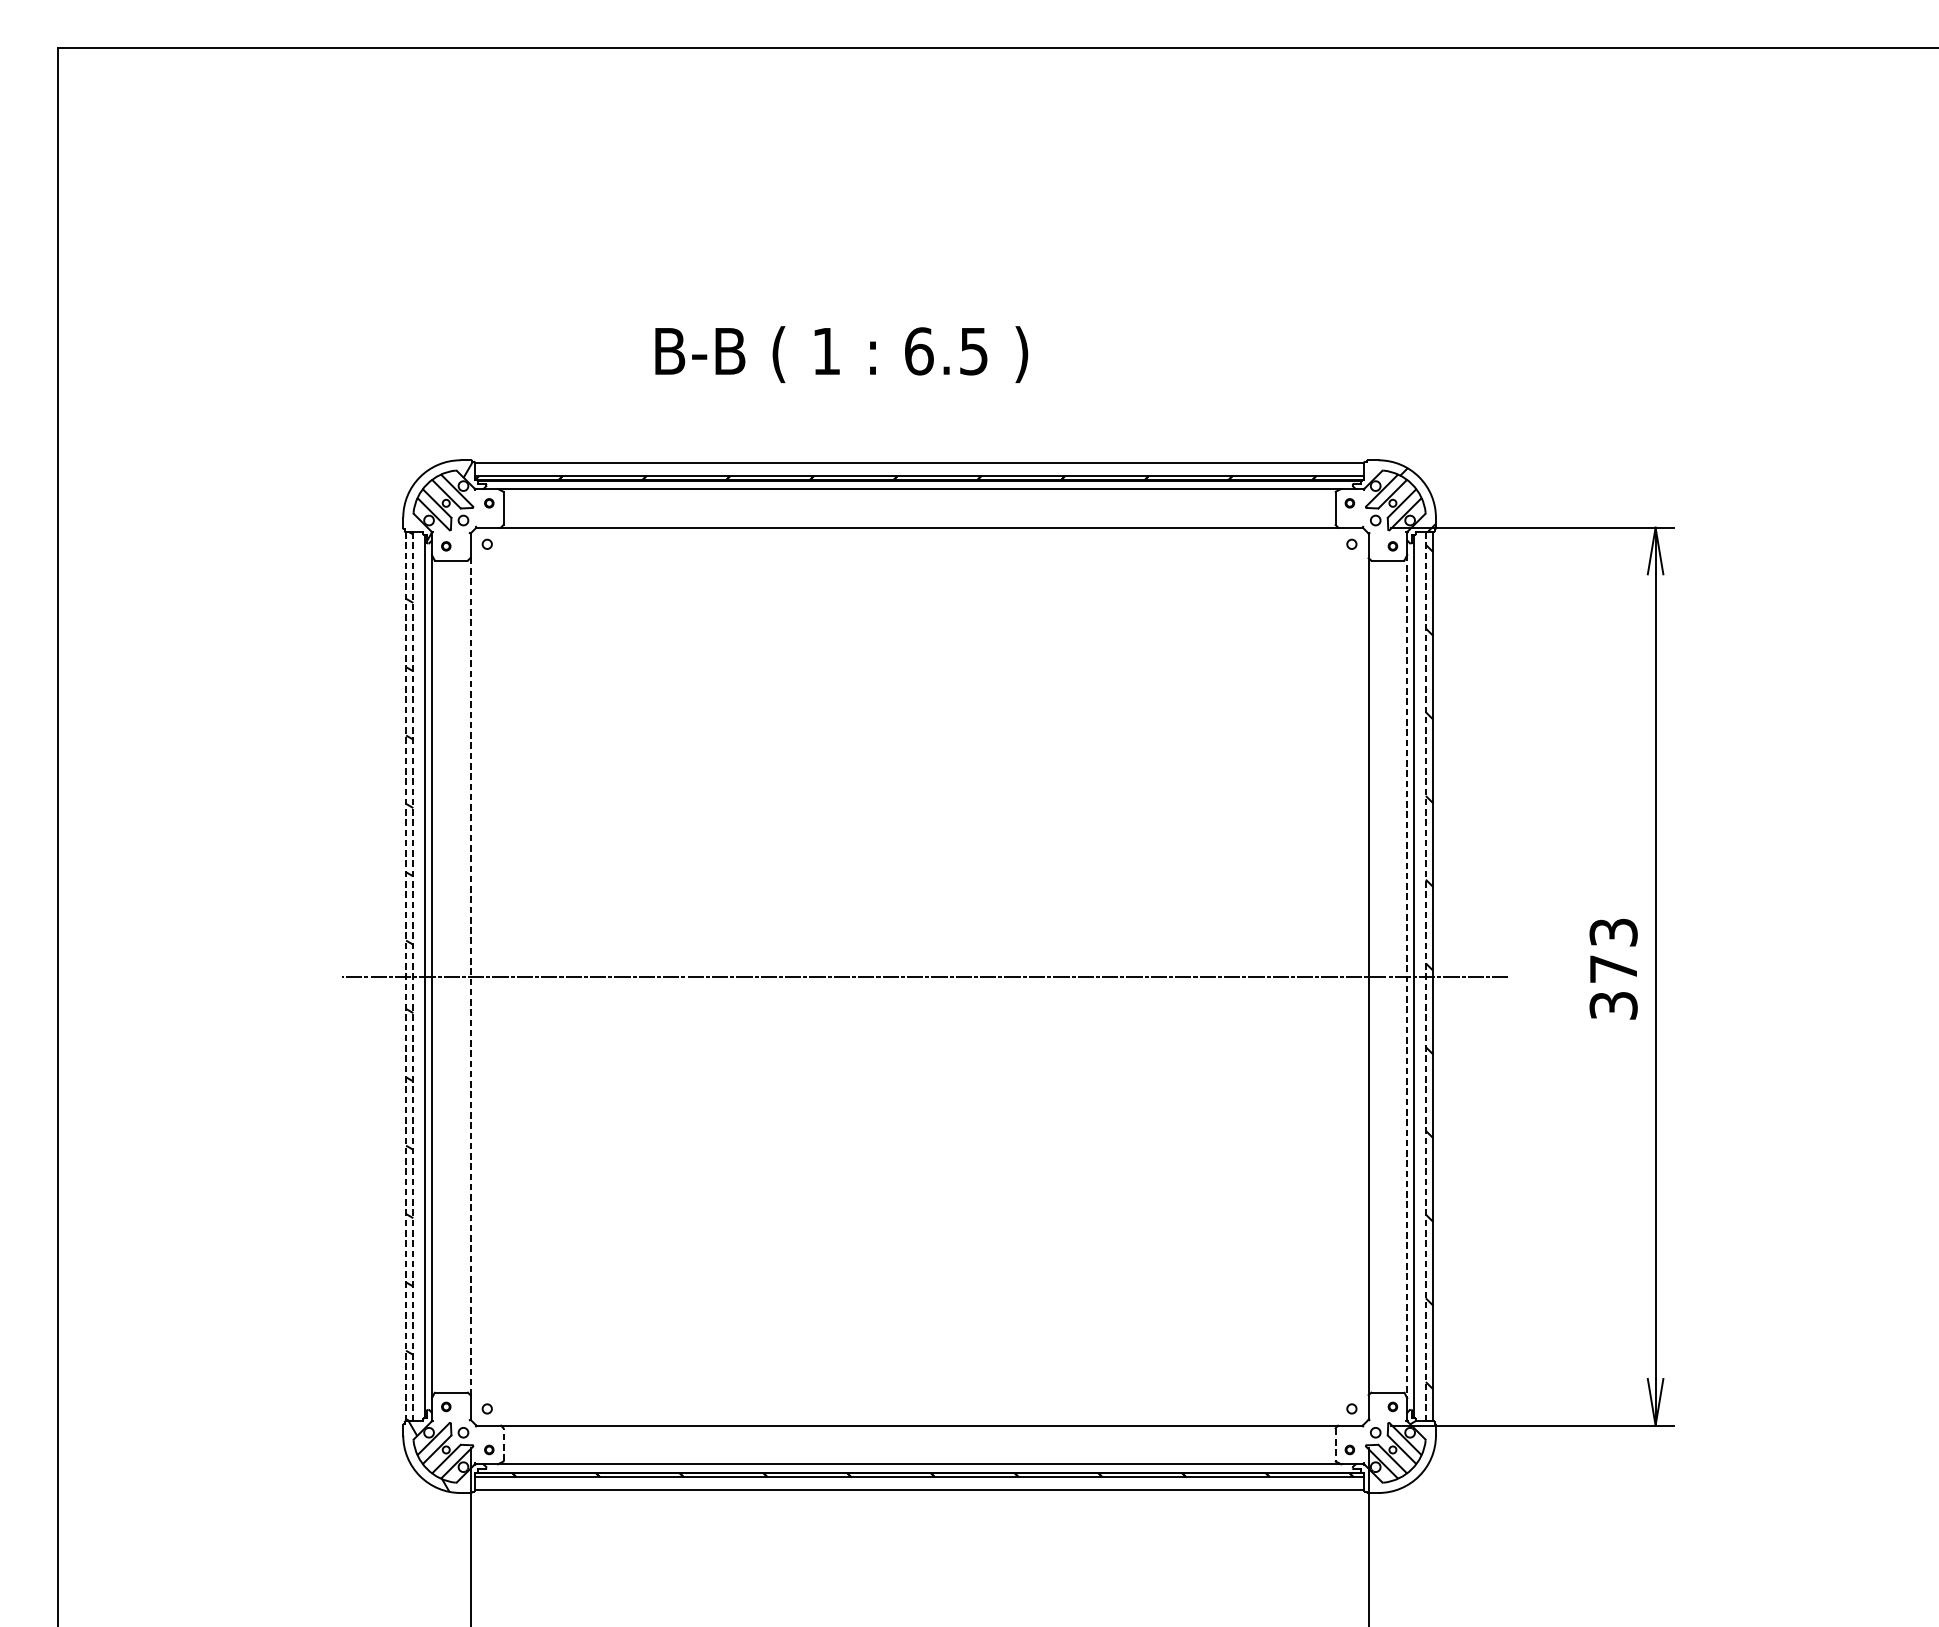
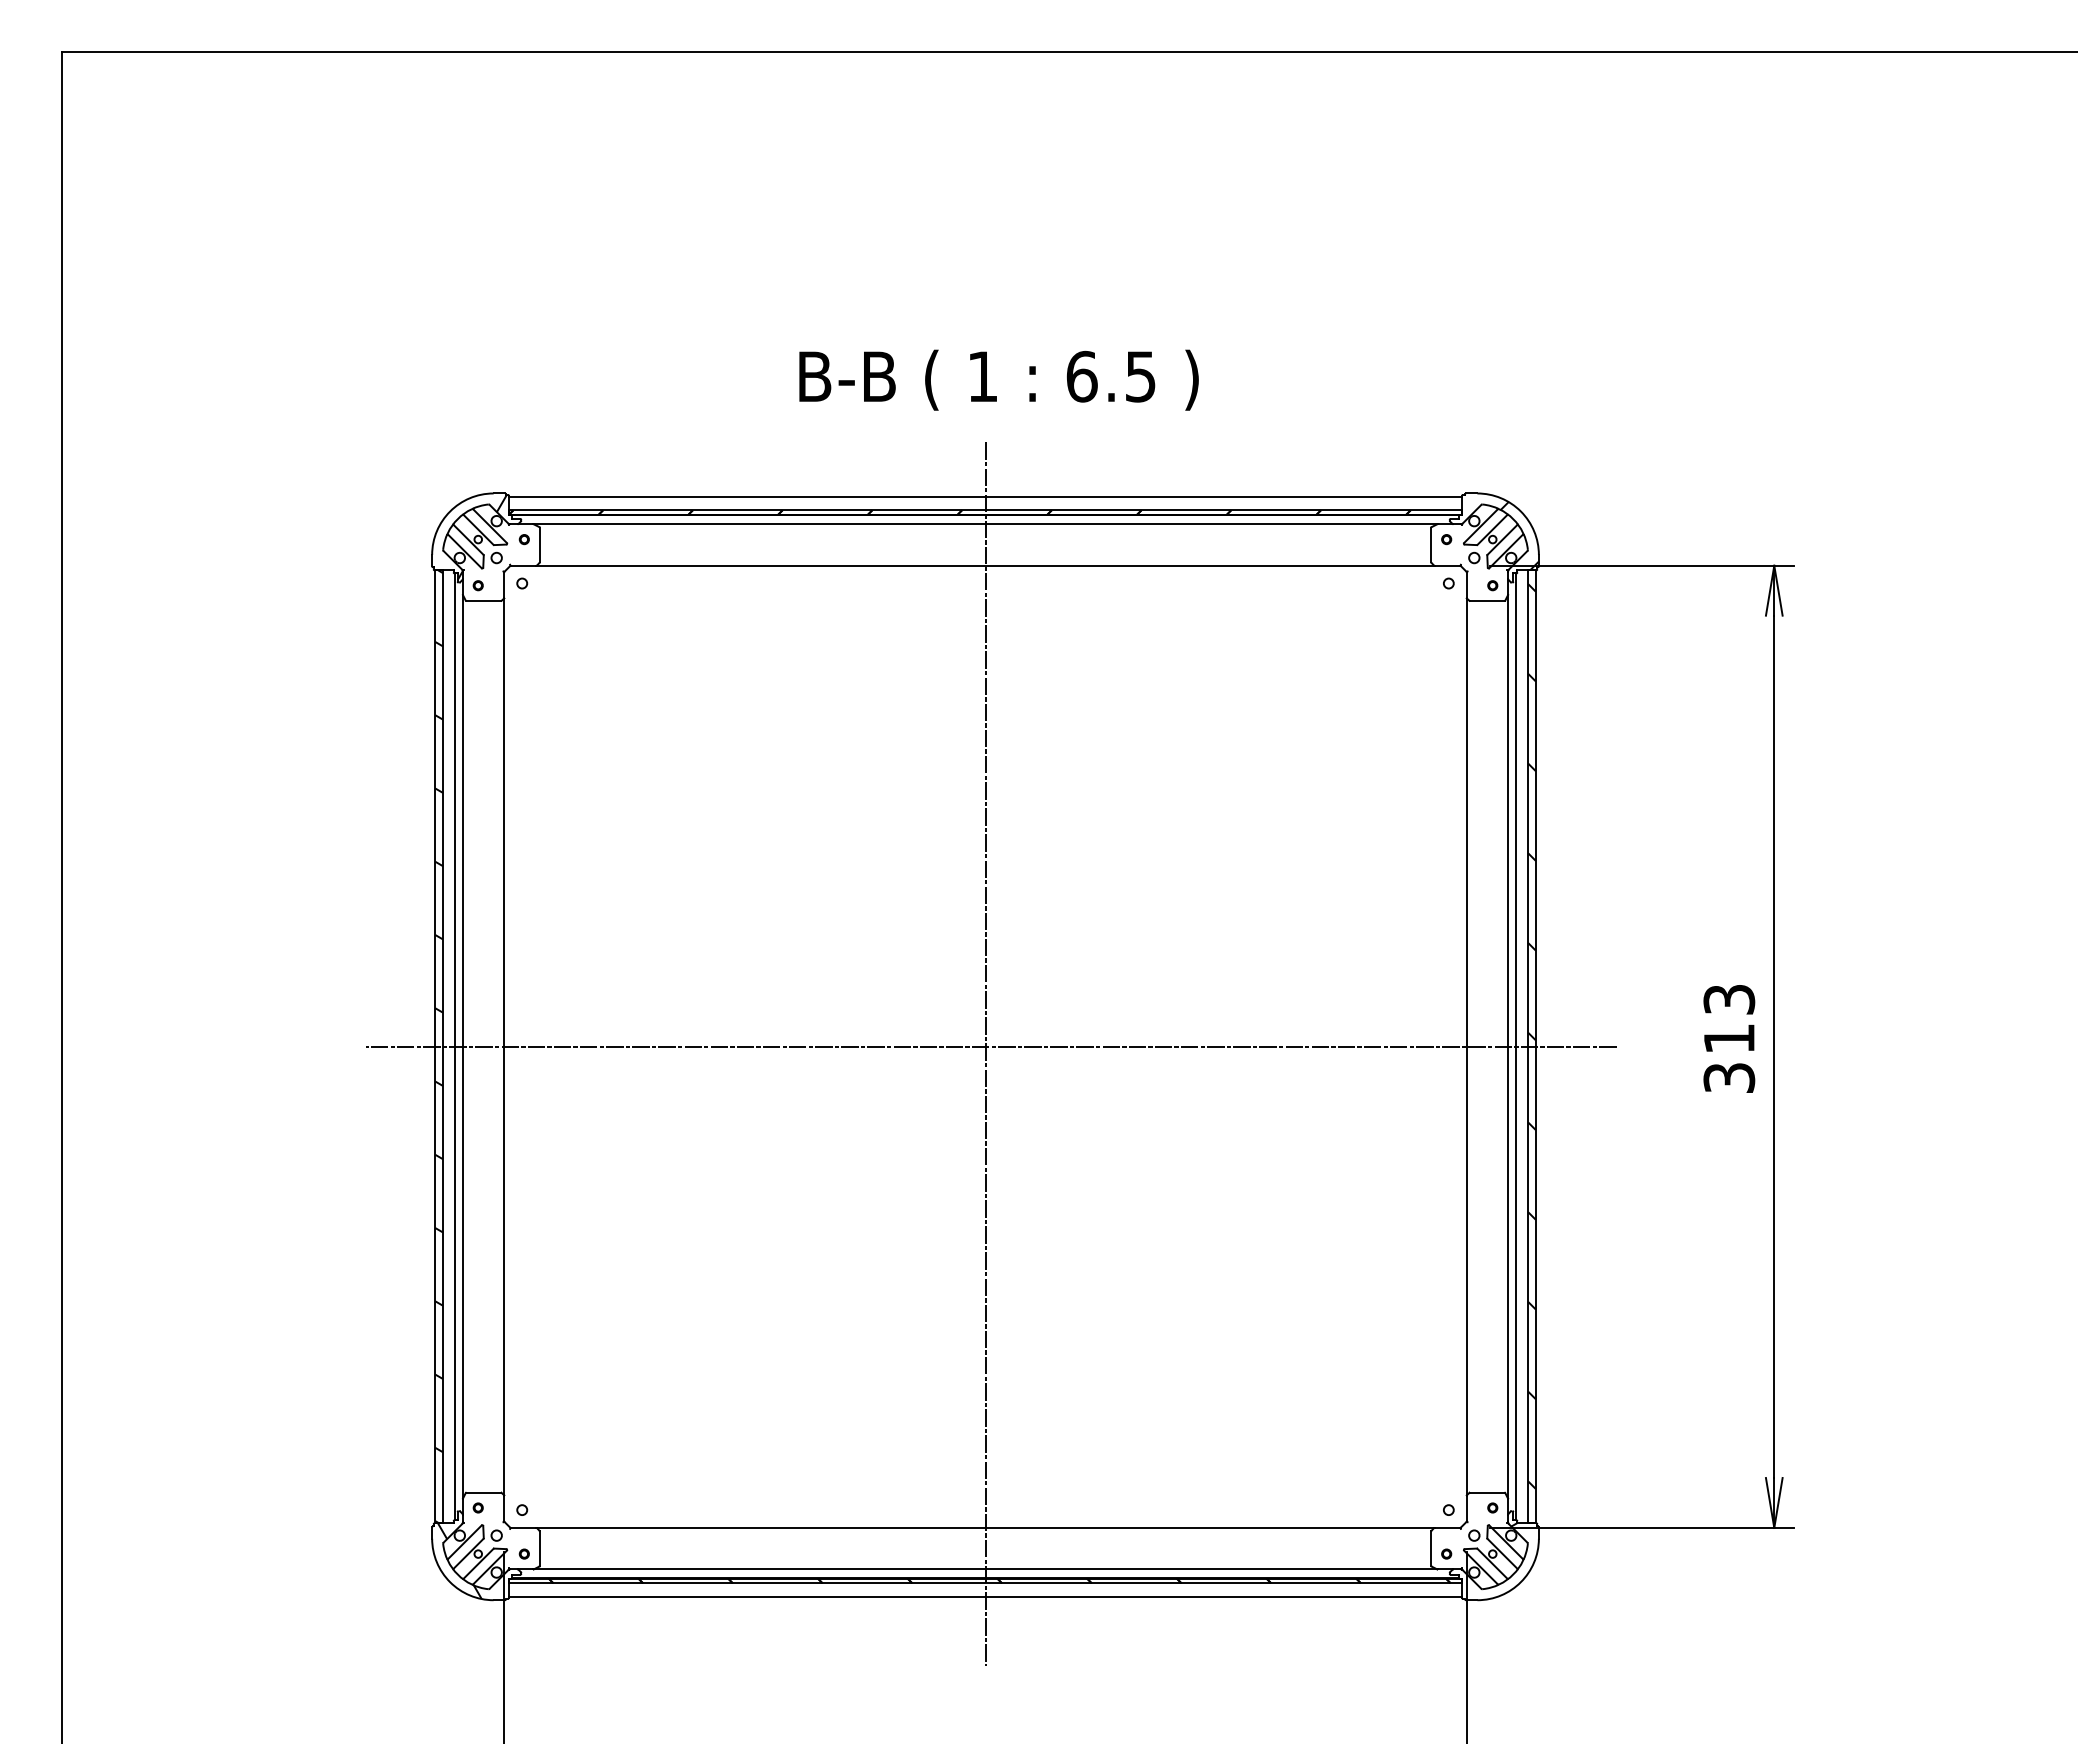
text: (841, 353) -> (998, 379), moved
text: (1613, 968) -> (1729, 1038), 373 -> 313
line: (406, 976) -> (435, 1046), dashed -> solid
line: (412, 976) -> (442, 1046), dashed -> solid
line: (470, 976) -> (504, 1046), dashed -> solid
line: (1426, 976) -> (1528, 1046), dashed -> solid
line: (1407, 977) -> (1508, 1047), dashed -> solid
line: (919, 983) -> (985, 1054), added
line: (503, 1444) -> (539, 1548), dashed -> solid
line: (1335, 1445) -> (1431, 1549), dashed -> solid

